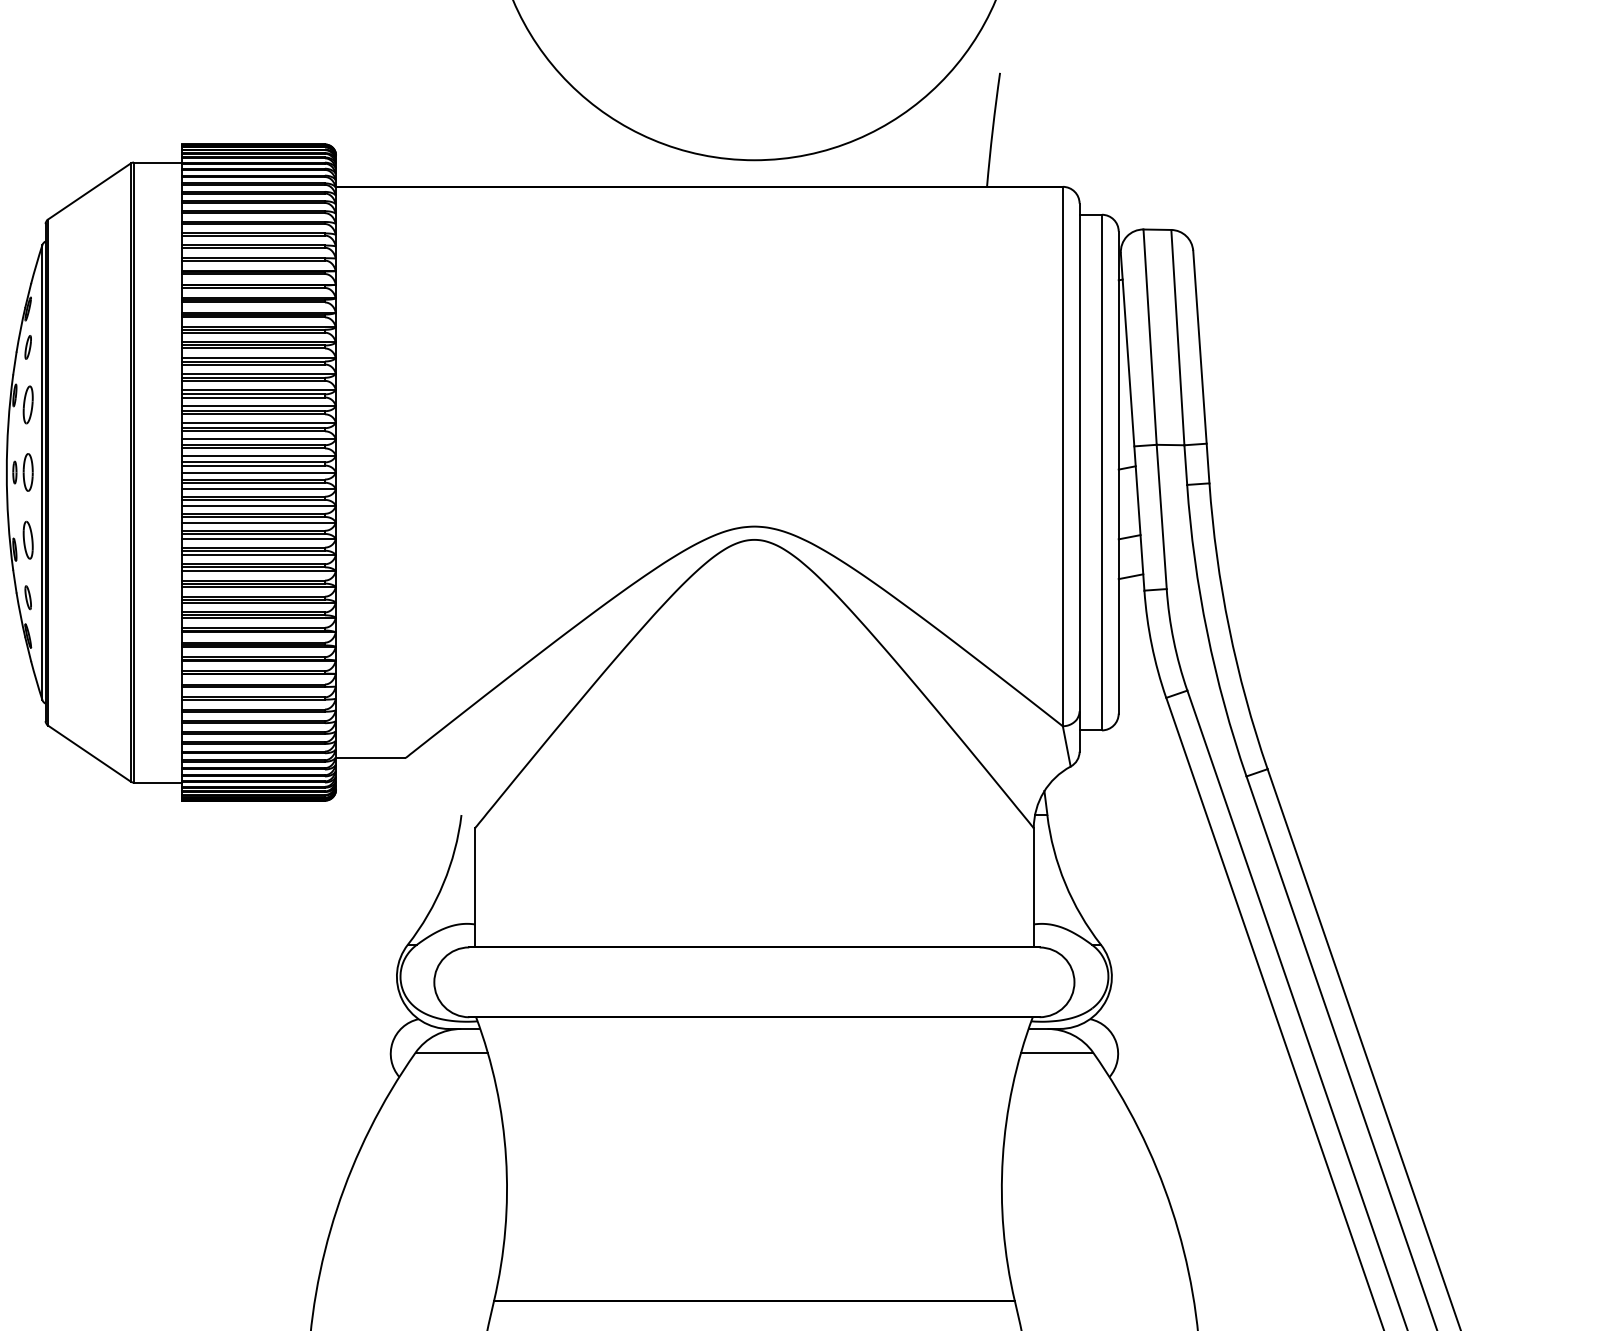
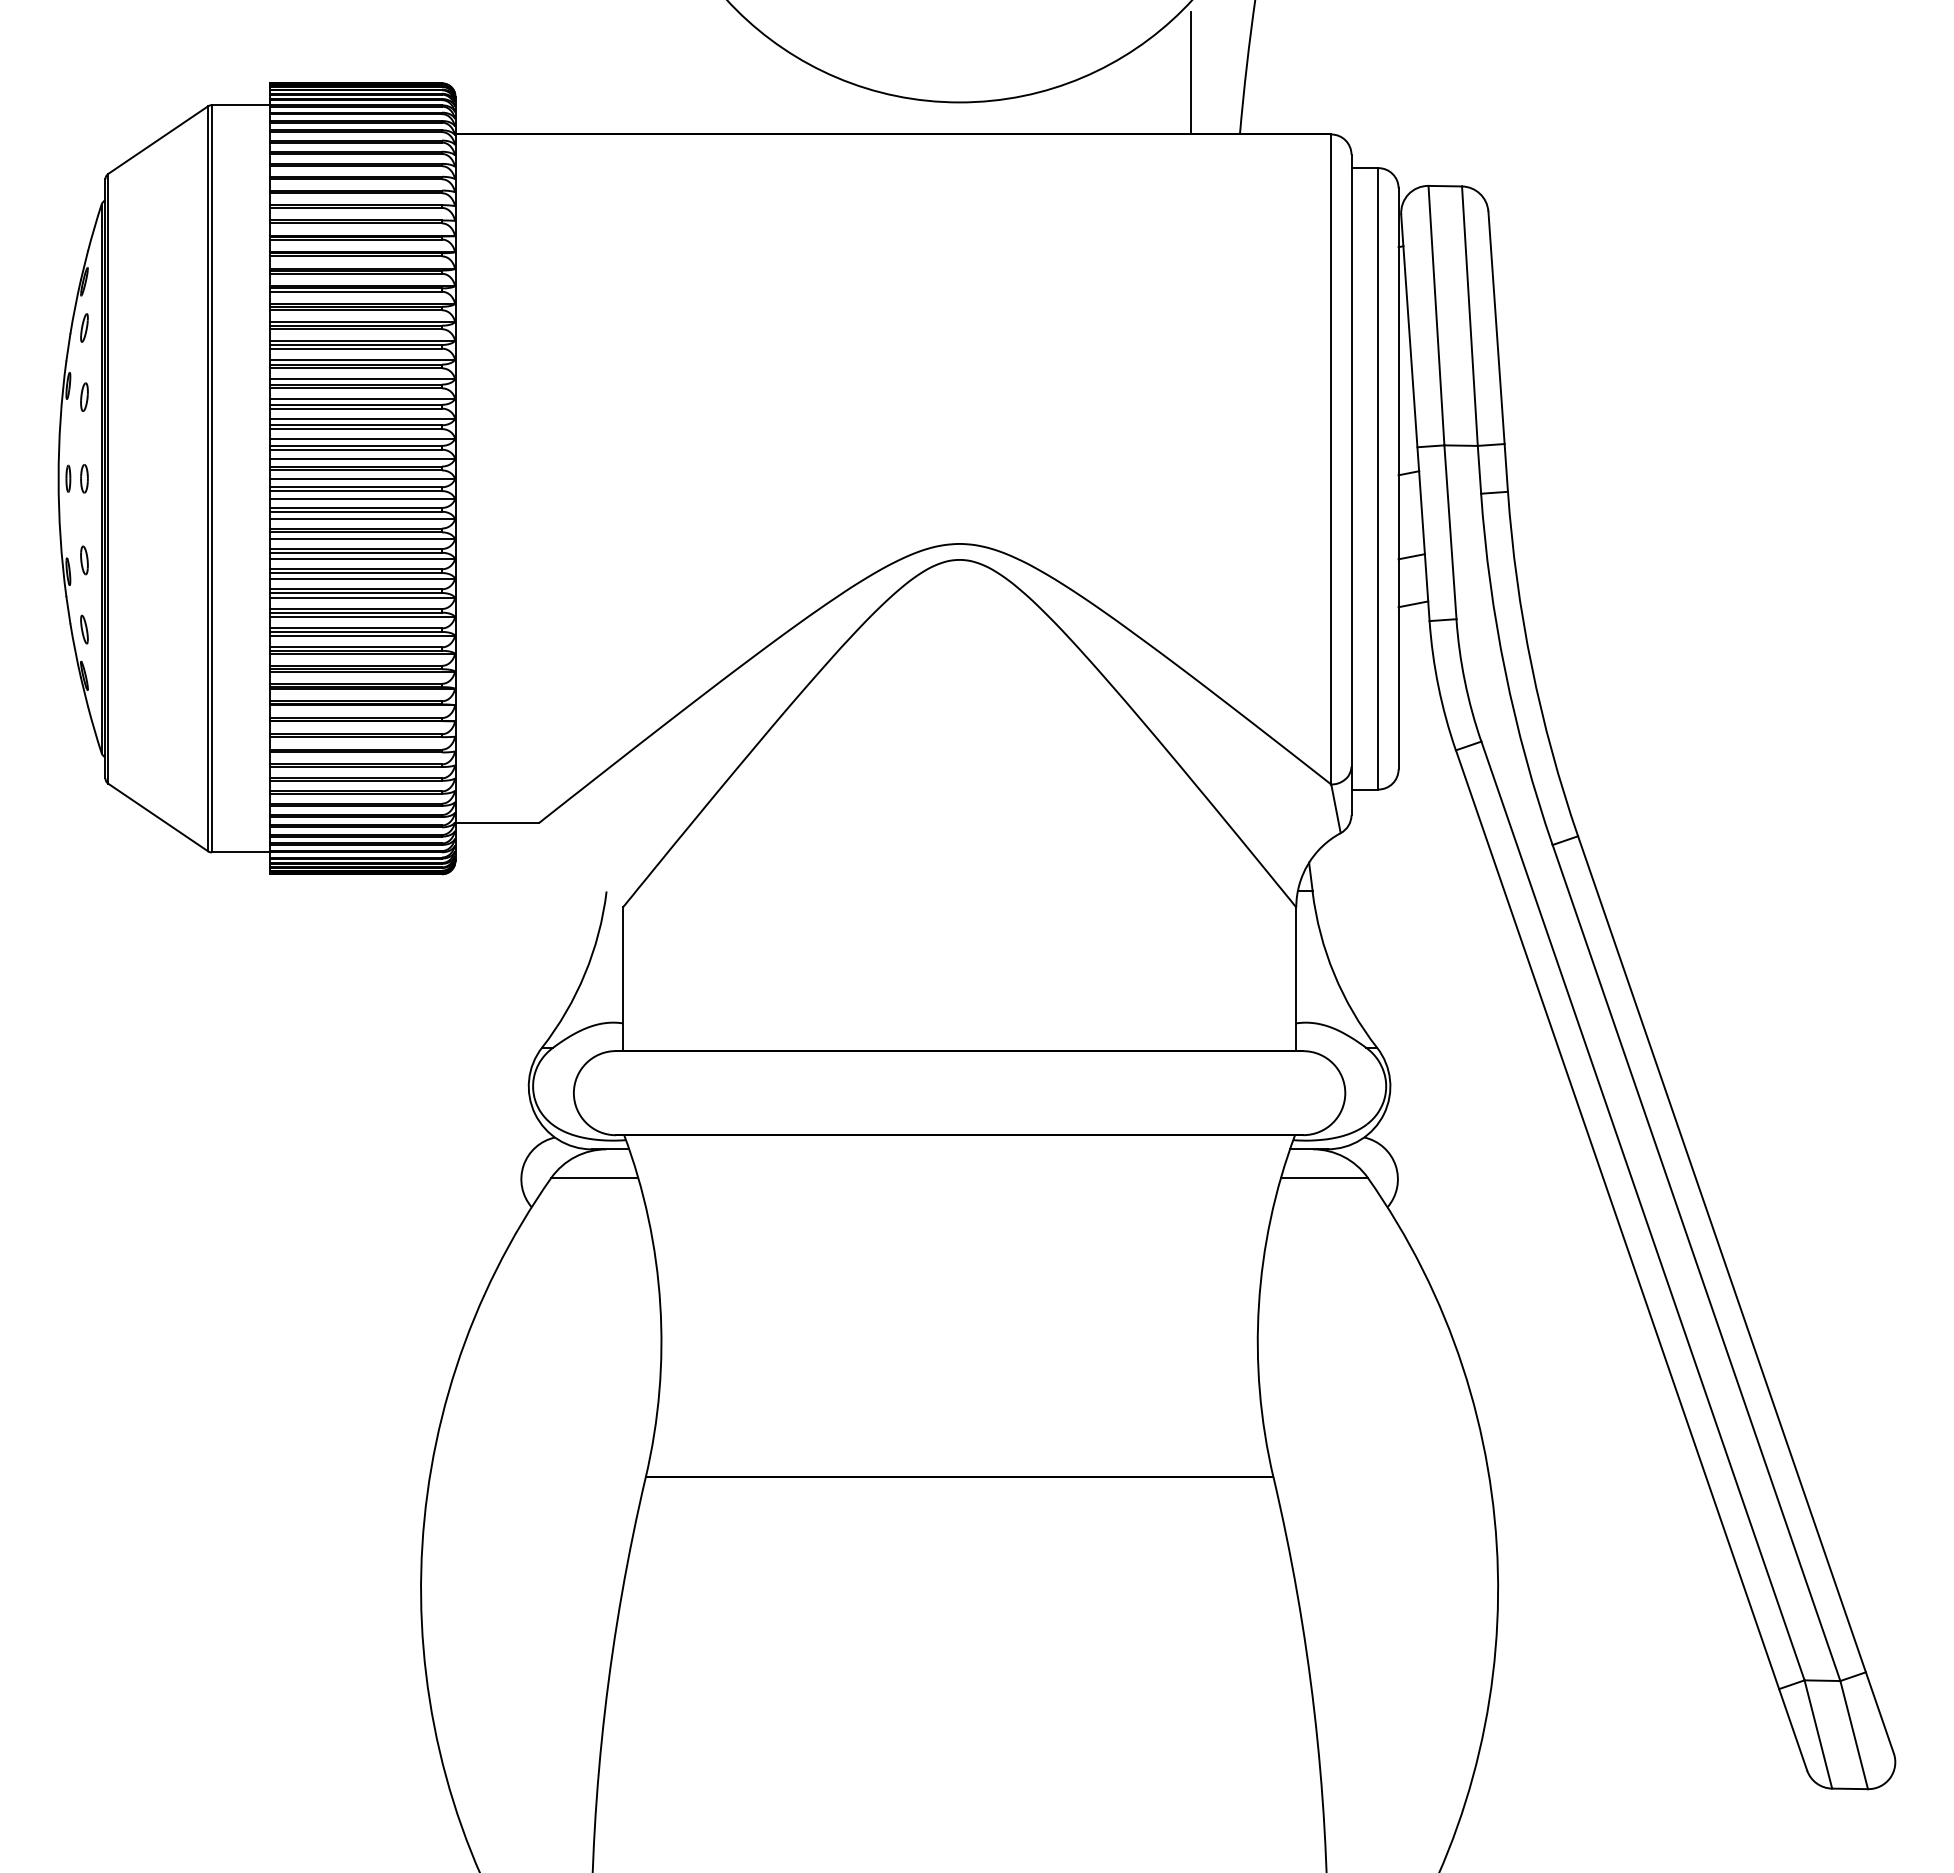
line: (946, 136) -> (1190, 73), added
part: (28, 404) -> (84, 396), size x0.62
part: (28, 472) -> (84, 478), size x0.62
part: (28, 540) -> (84, 560), size x0.62

